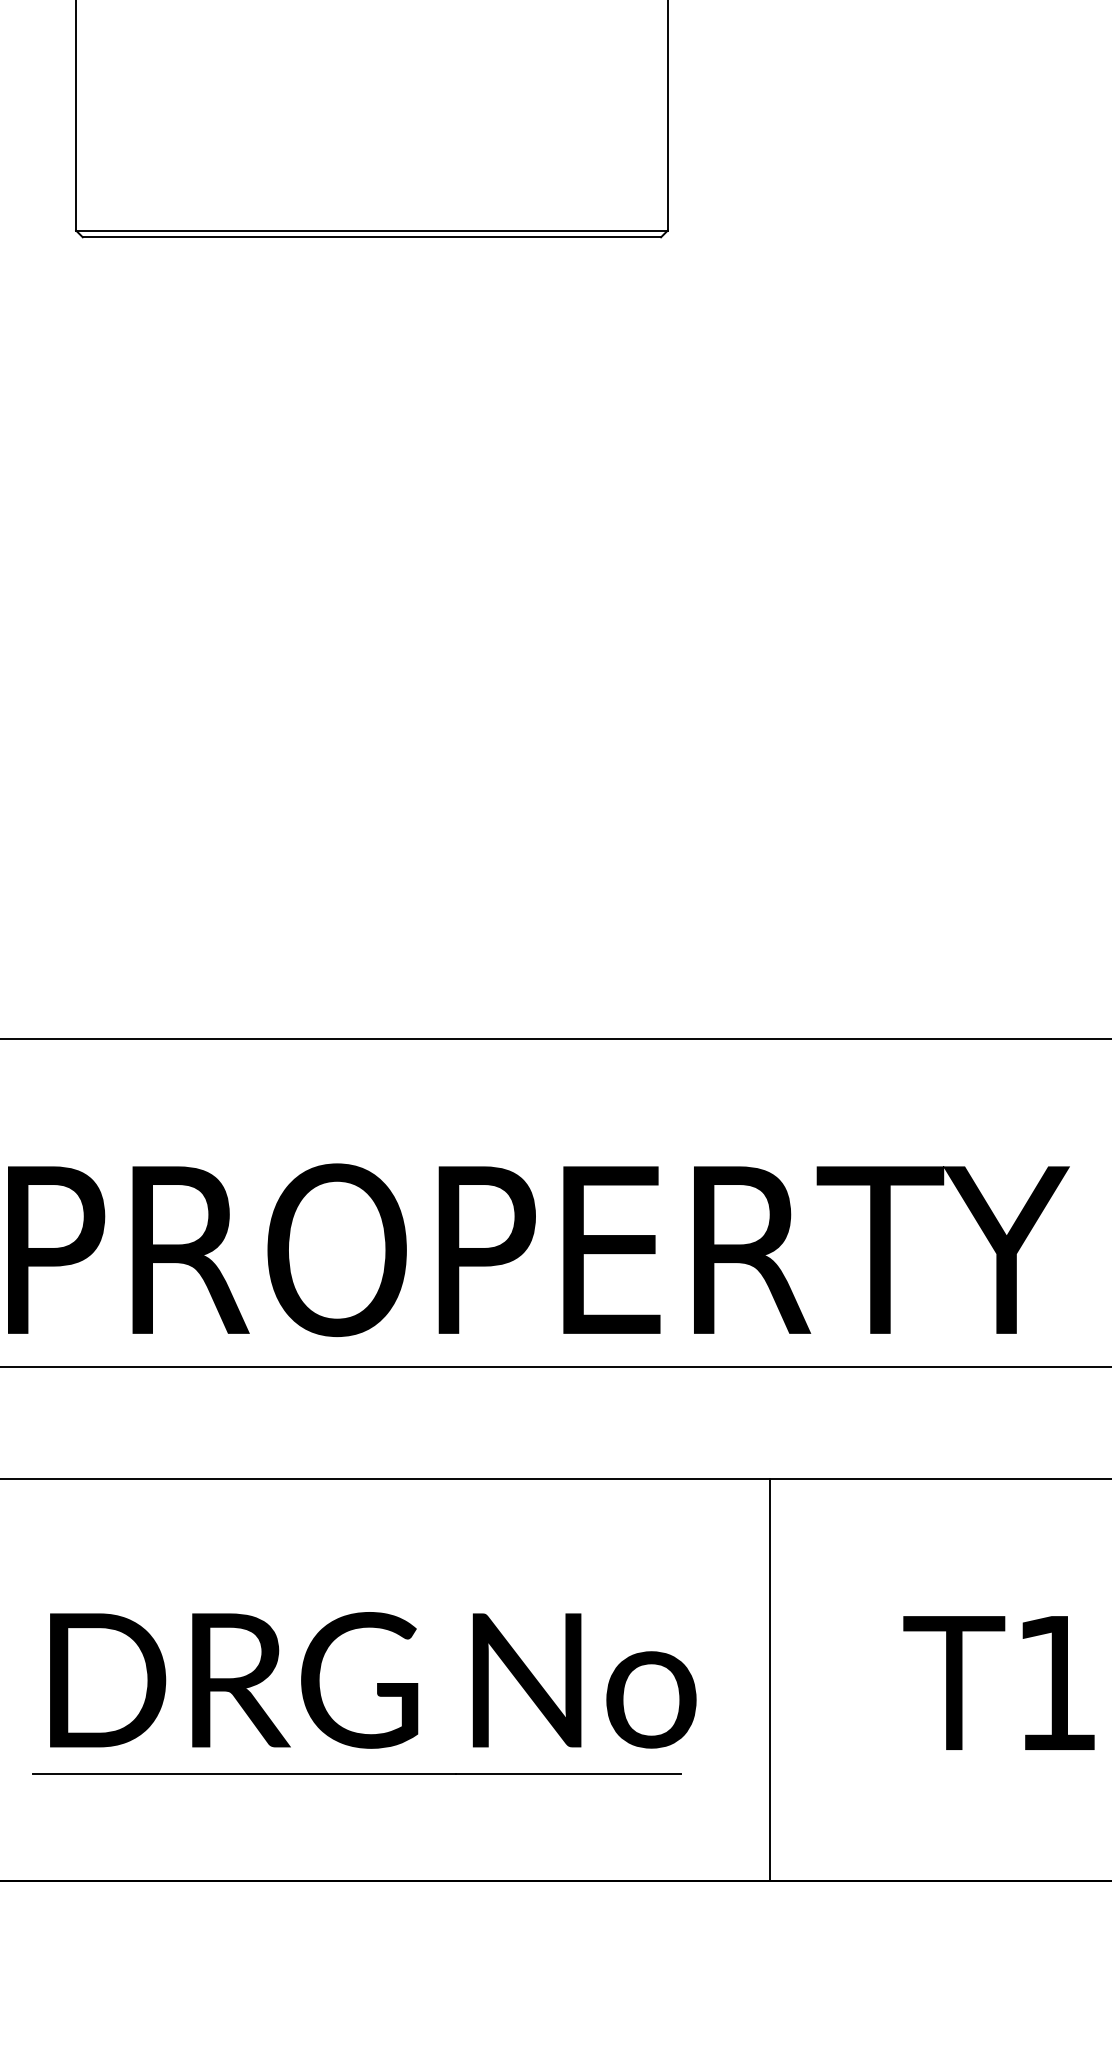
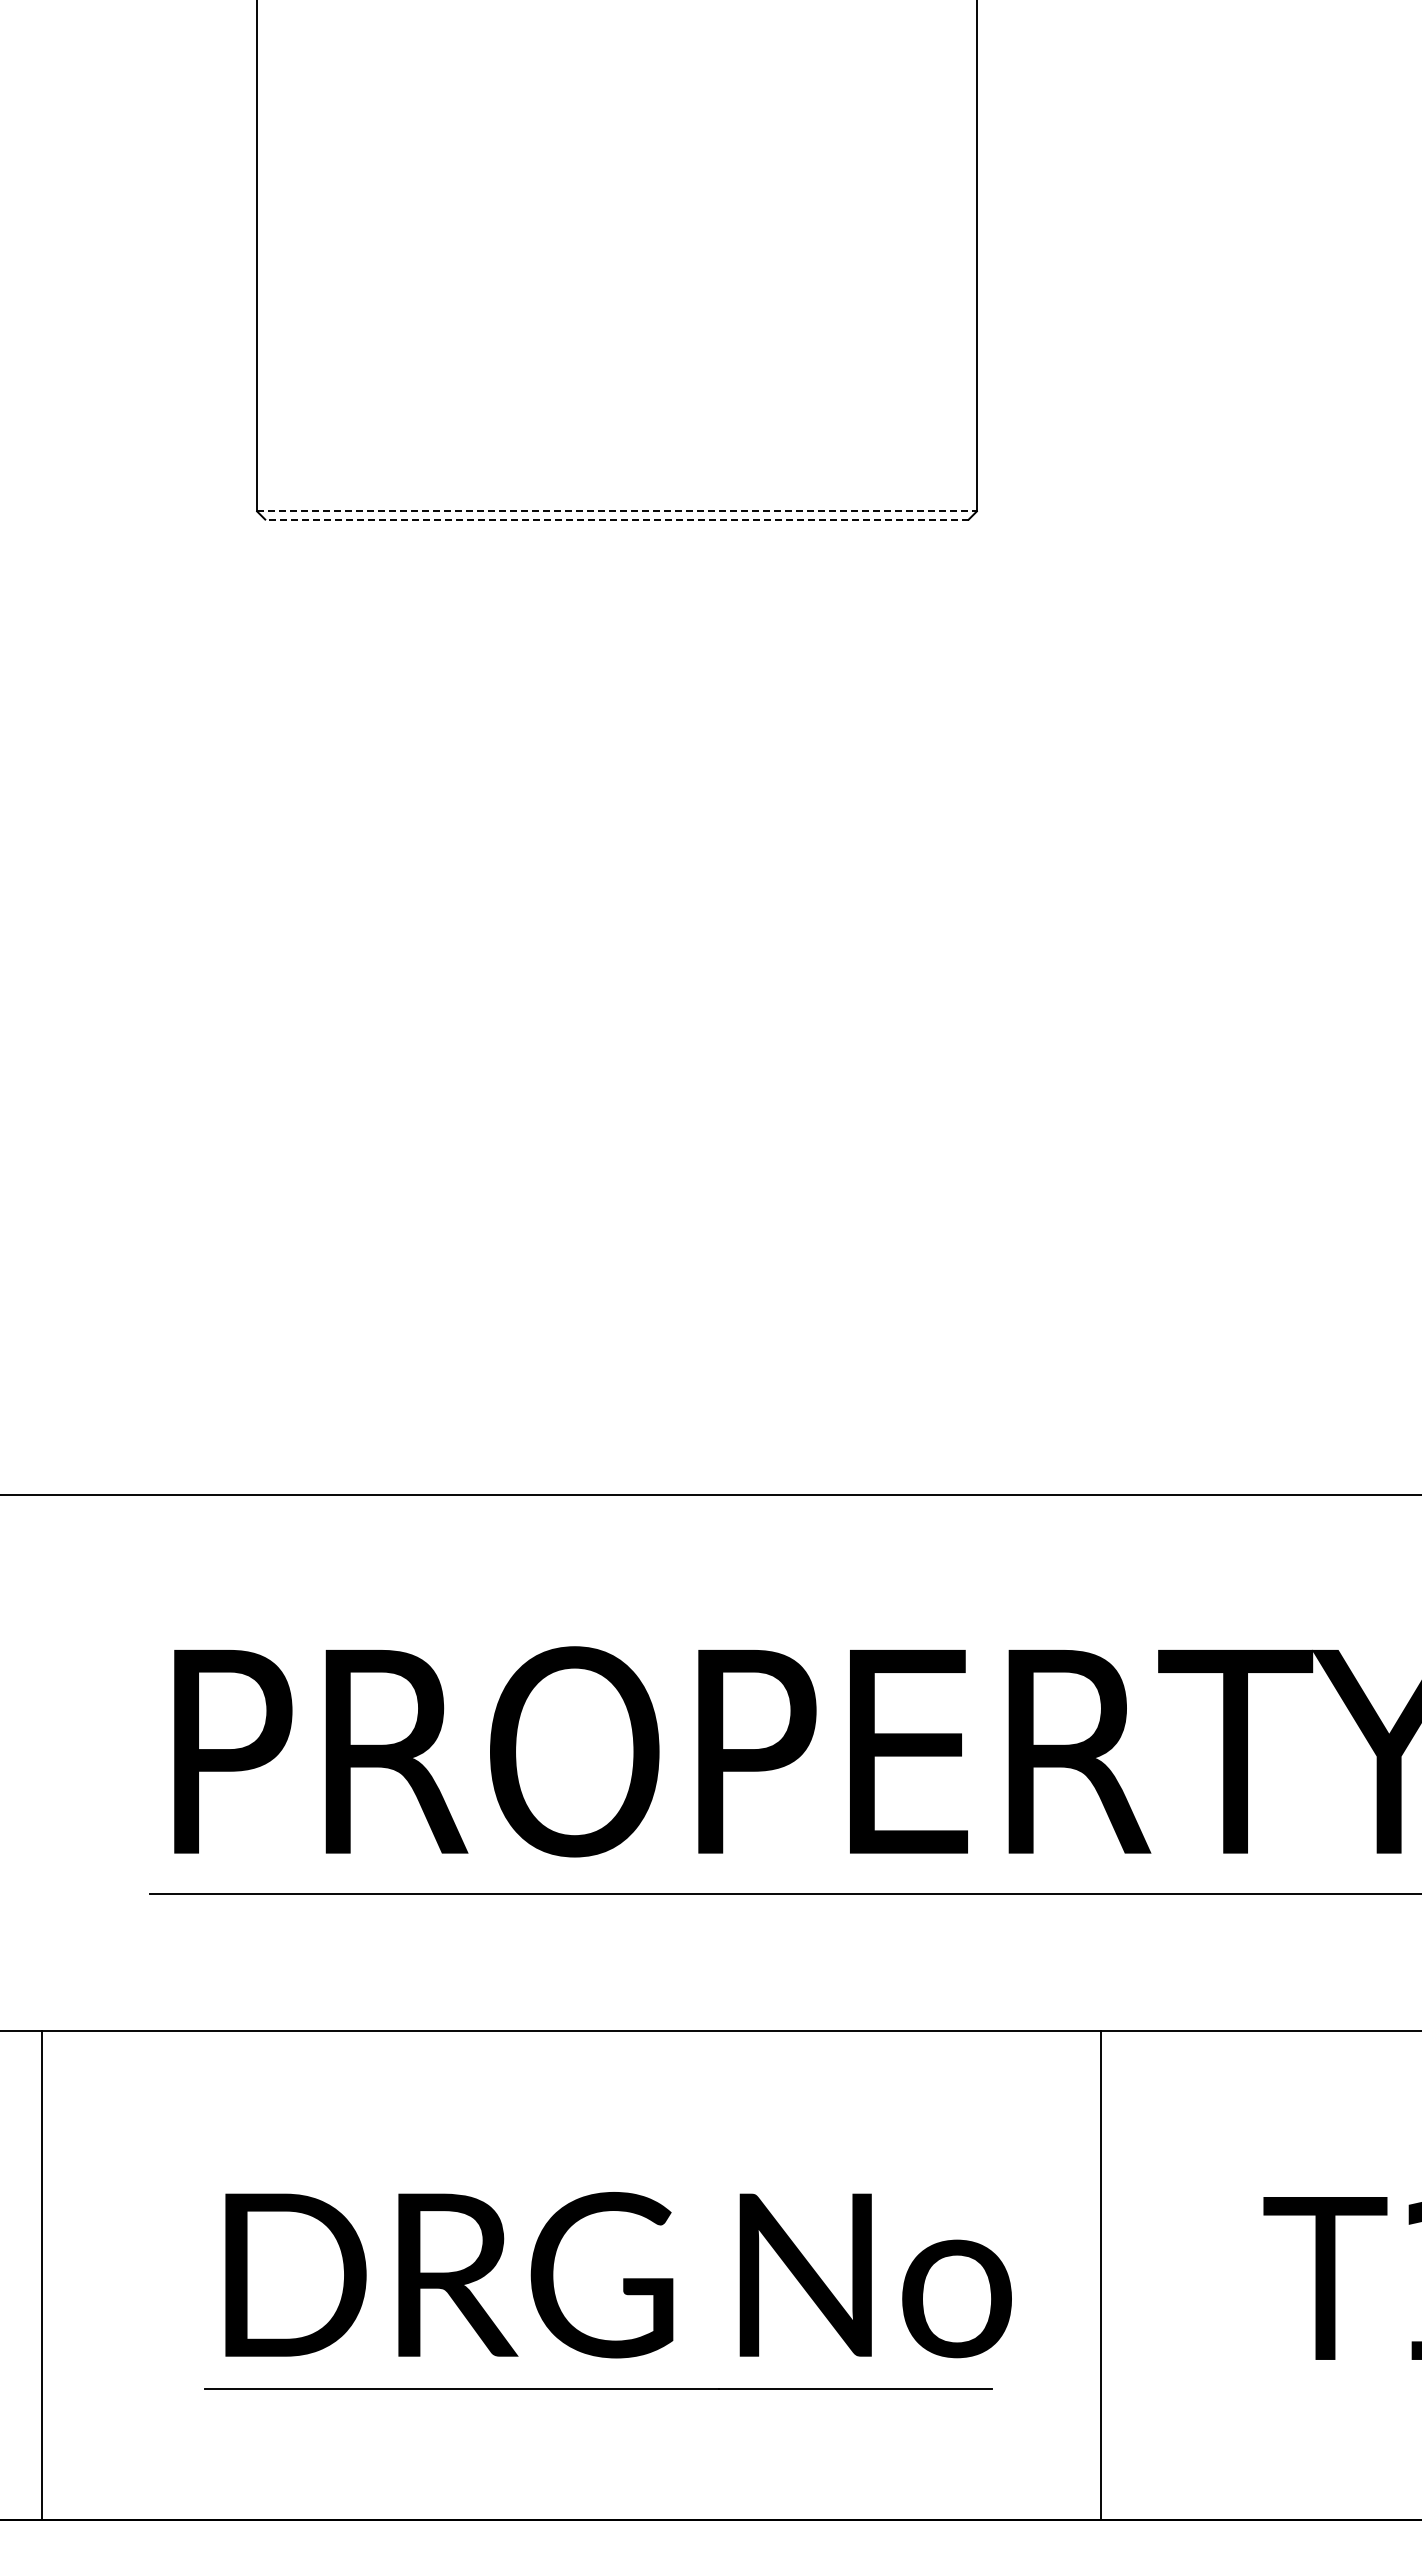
line: (372, 230) -> (617, 511), solid -> dashed
line: (372, 237) -> (617, 519), solid -> dashed

